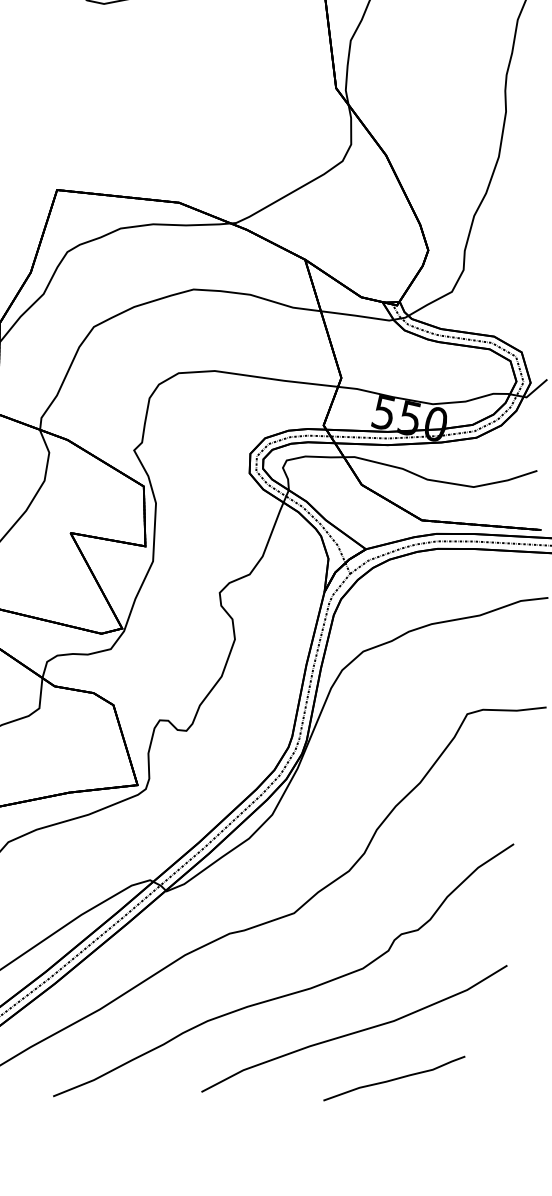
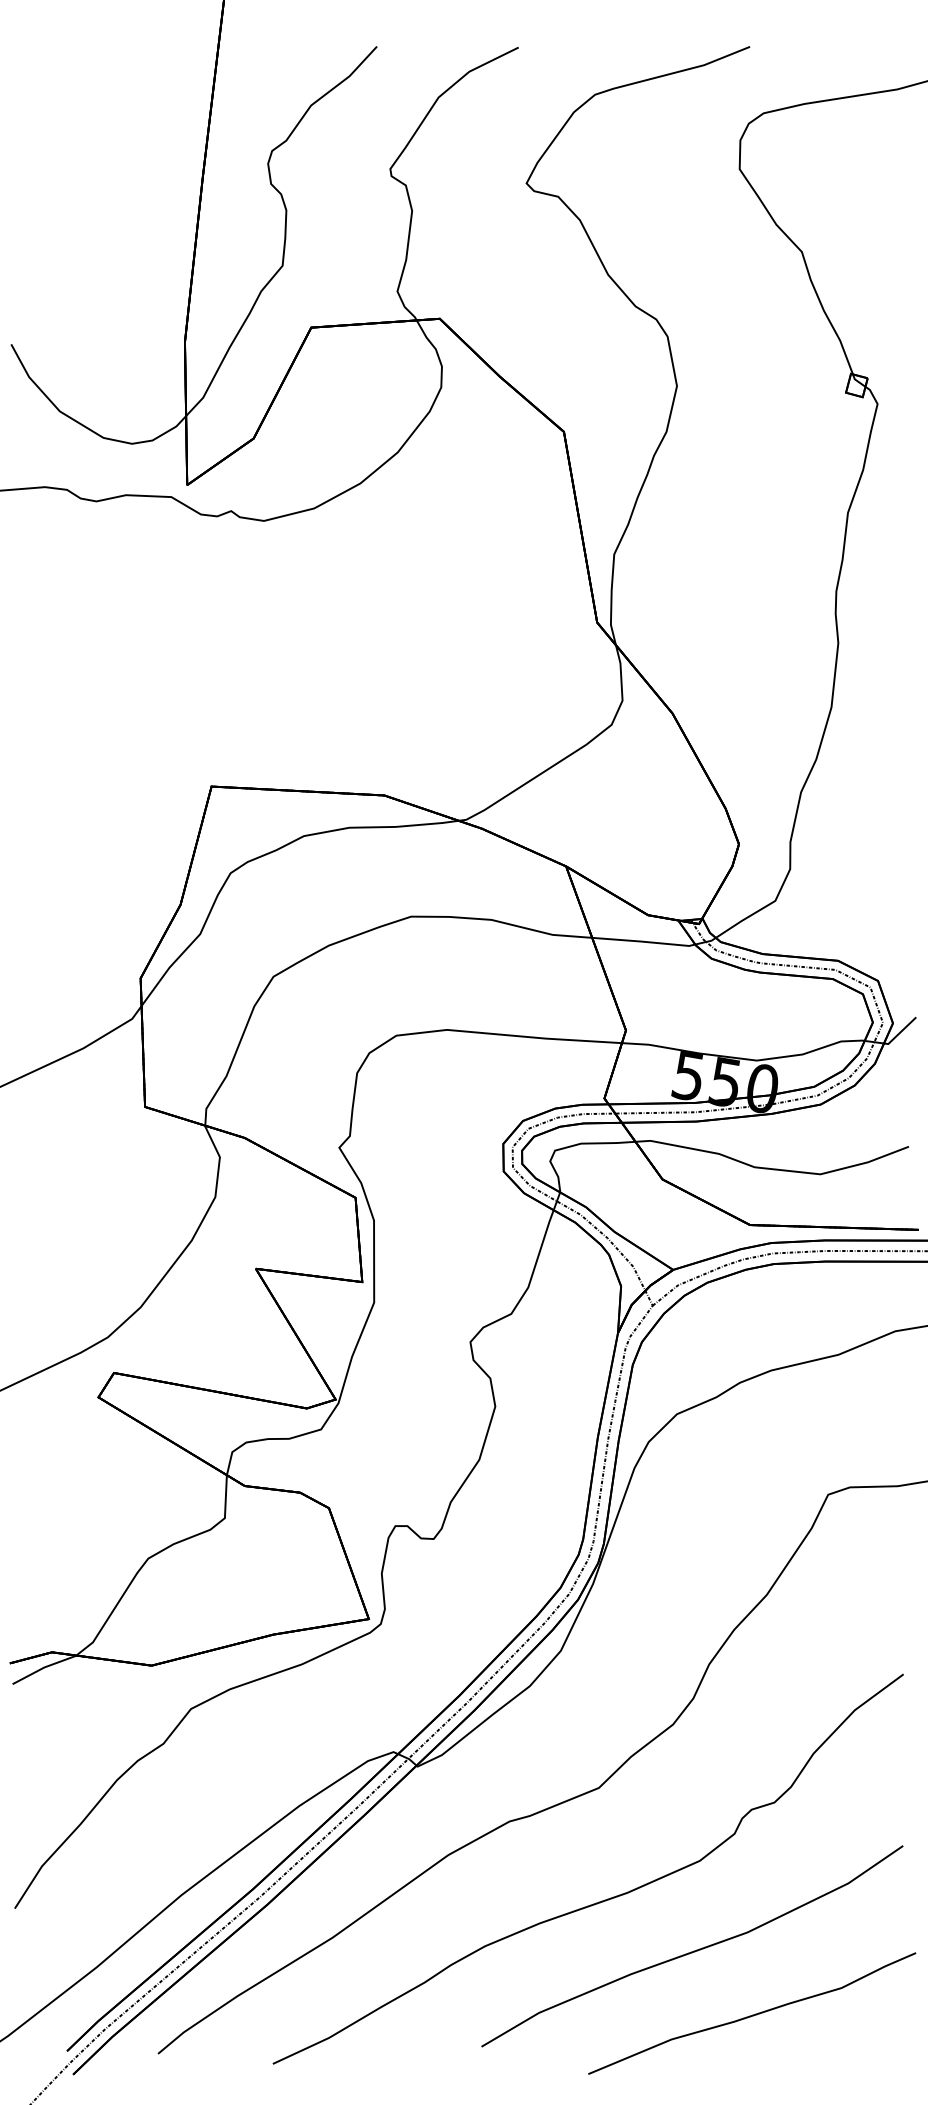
part: (394, 1078) -> (752, 2013), size x1.67

